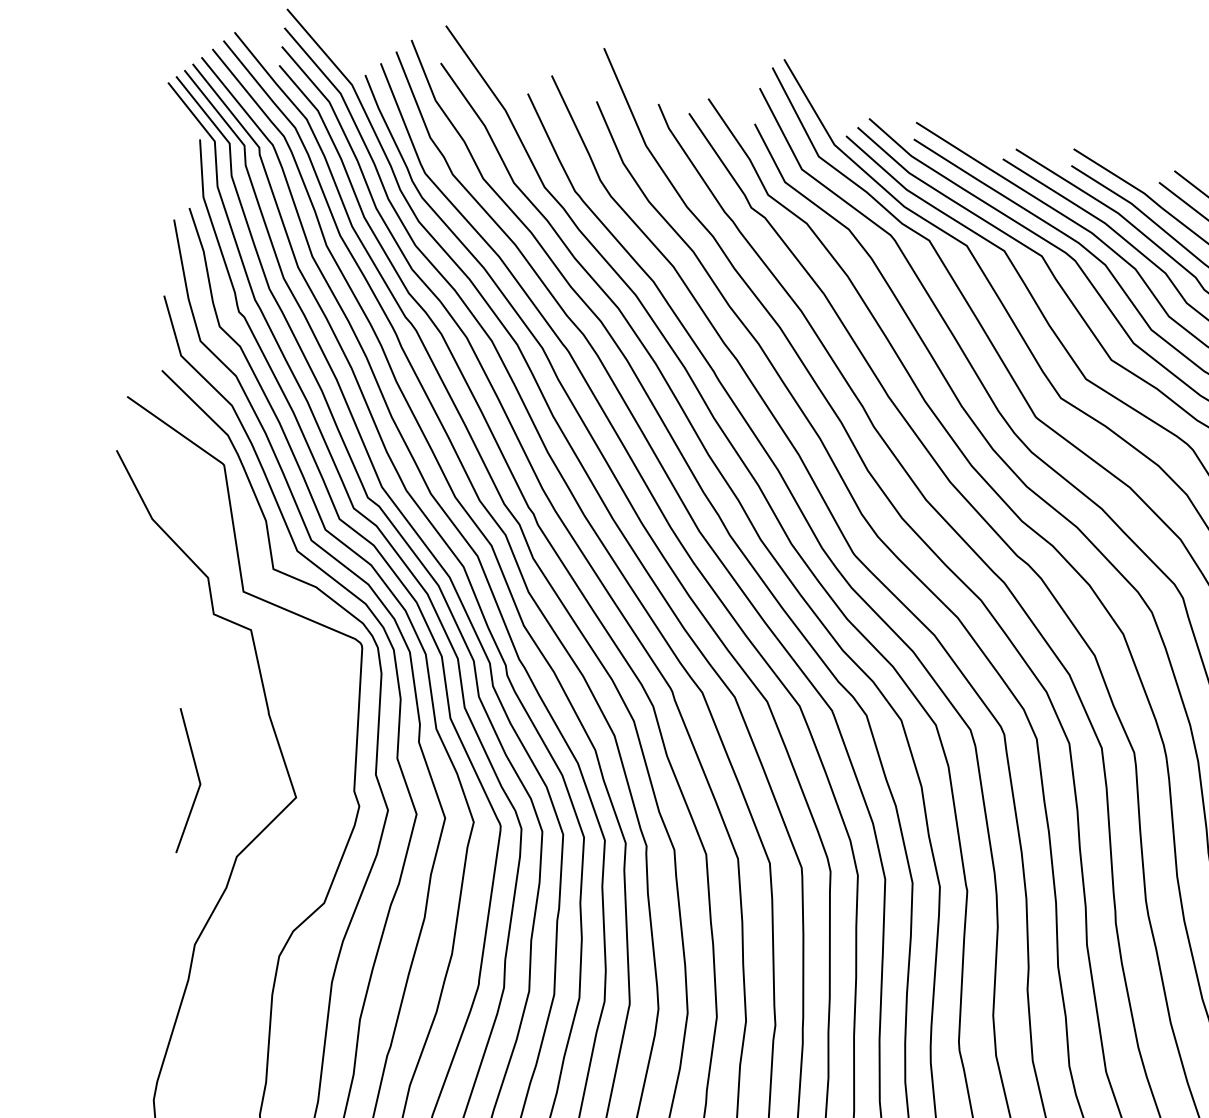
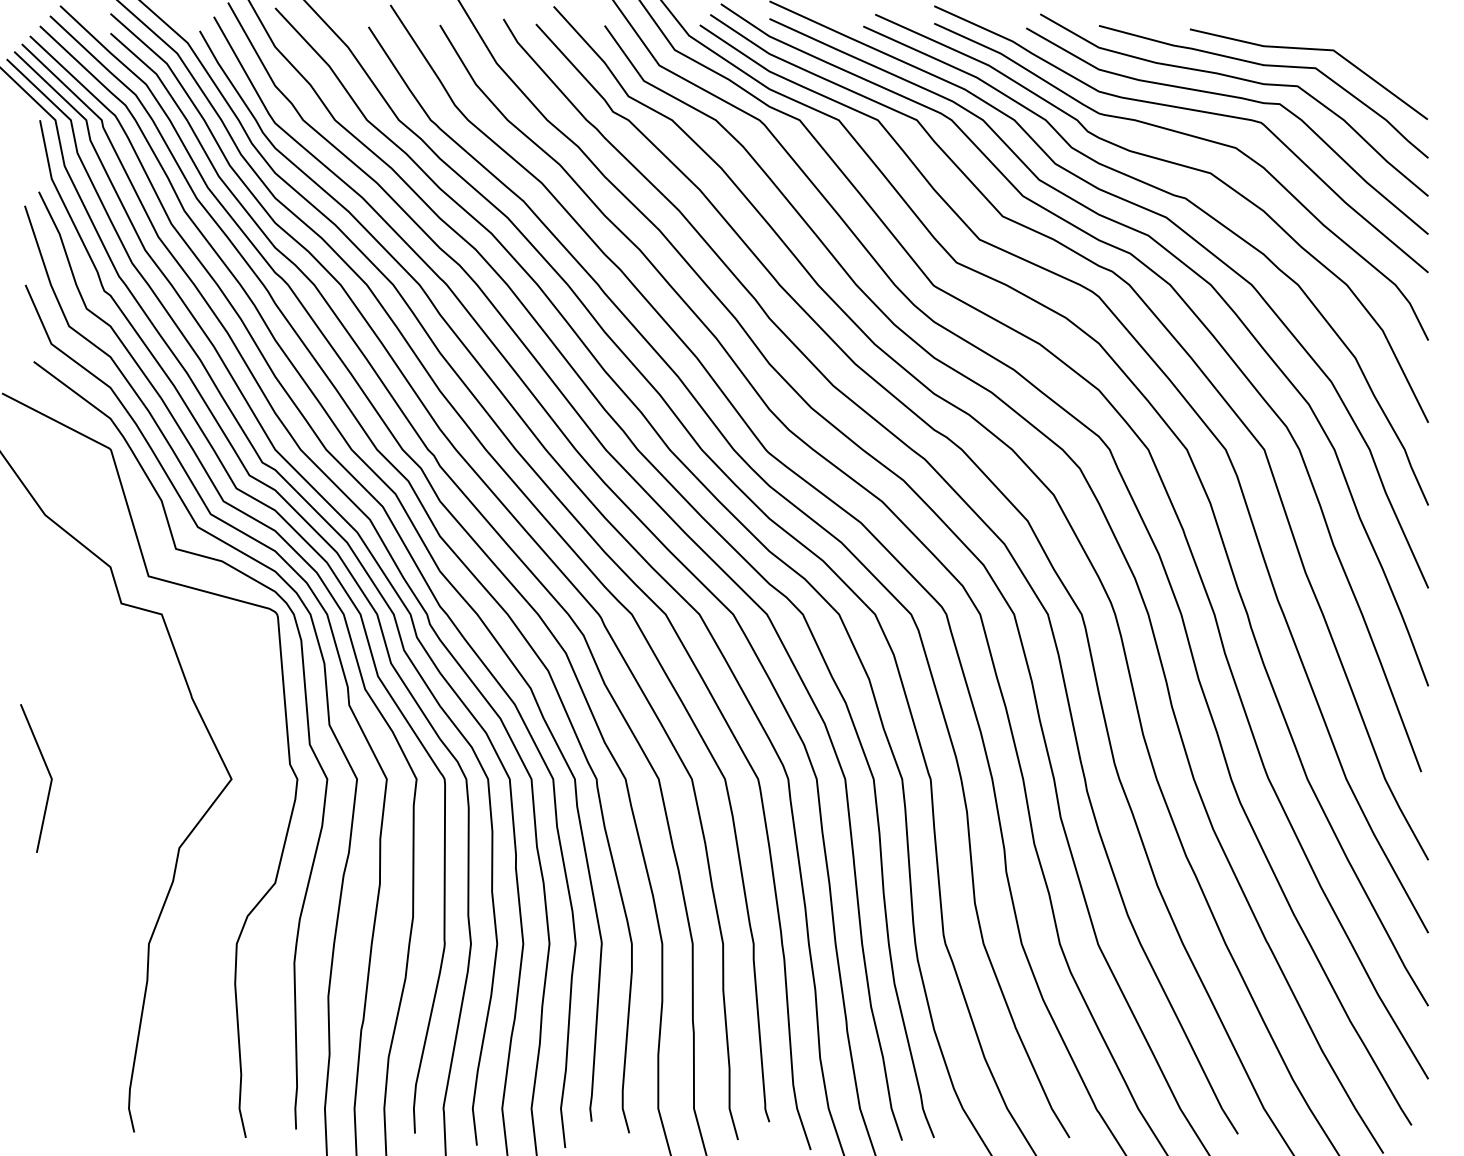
line: (197, 778) -> (48, 773), moved

